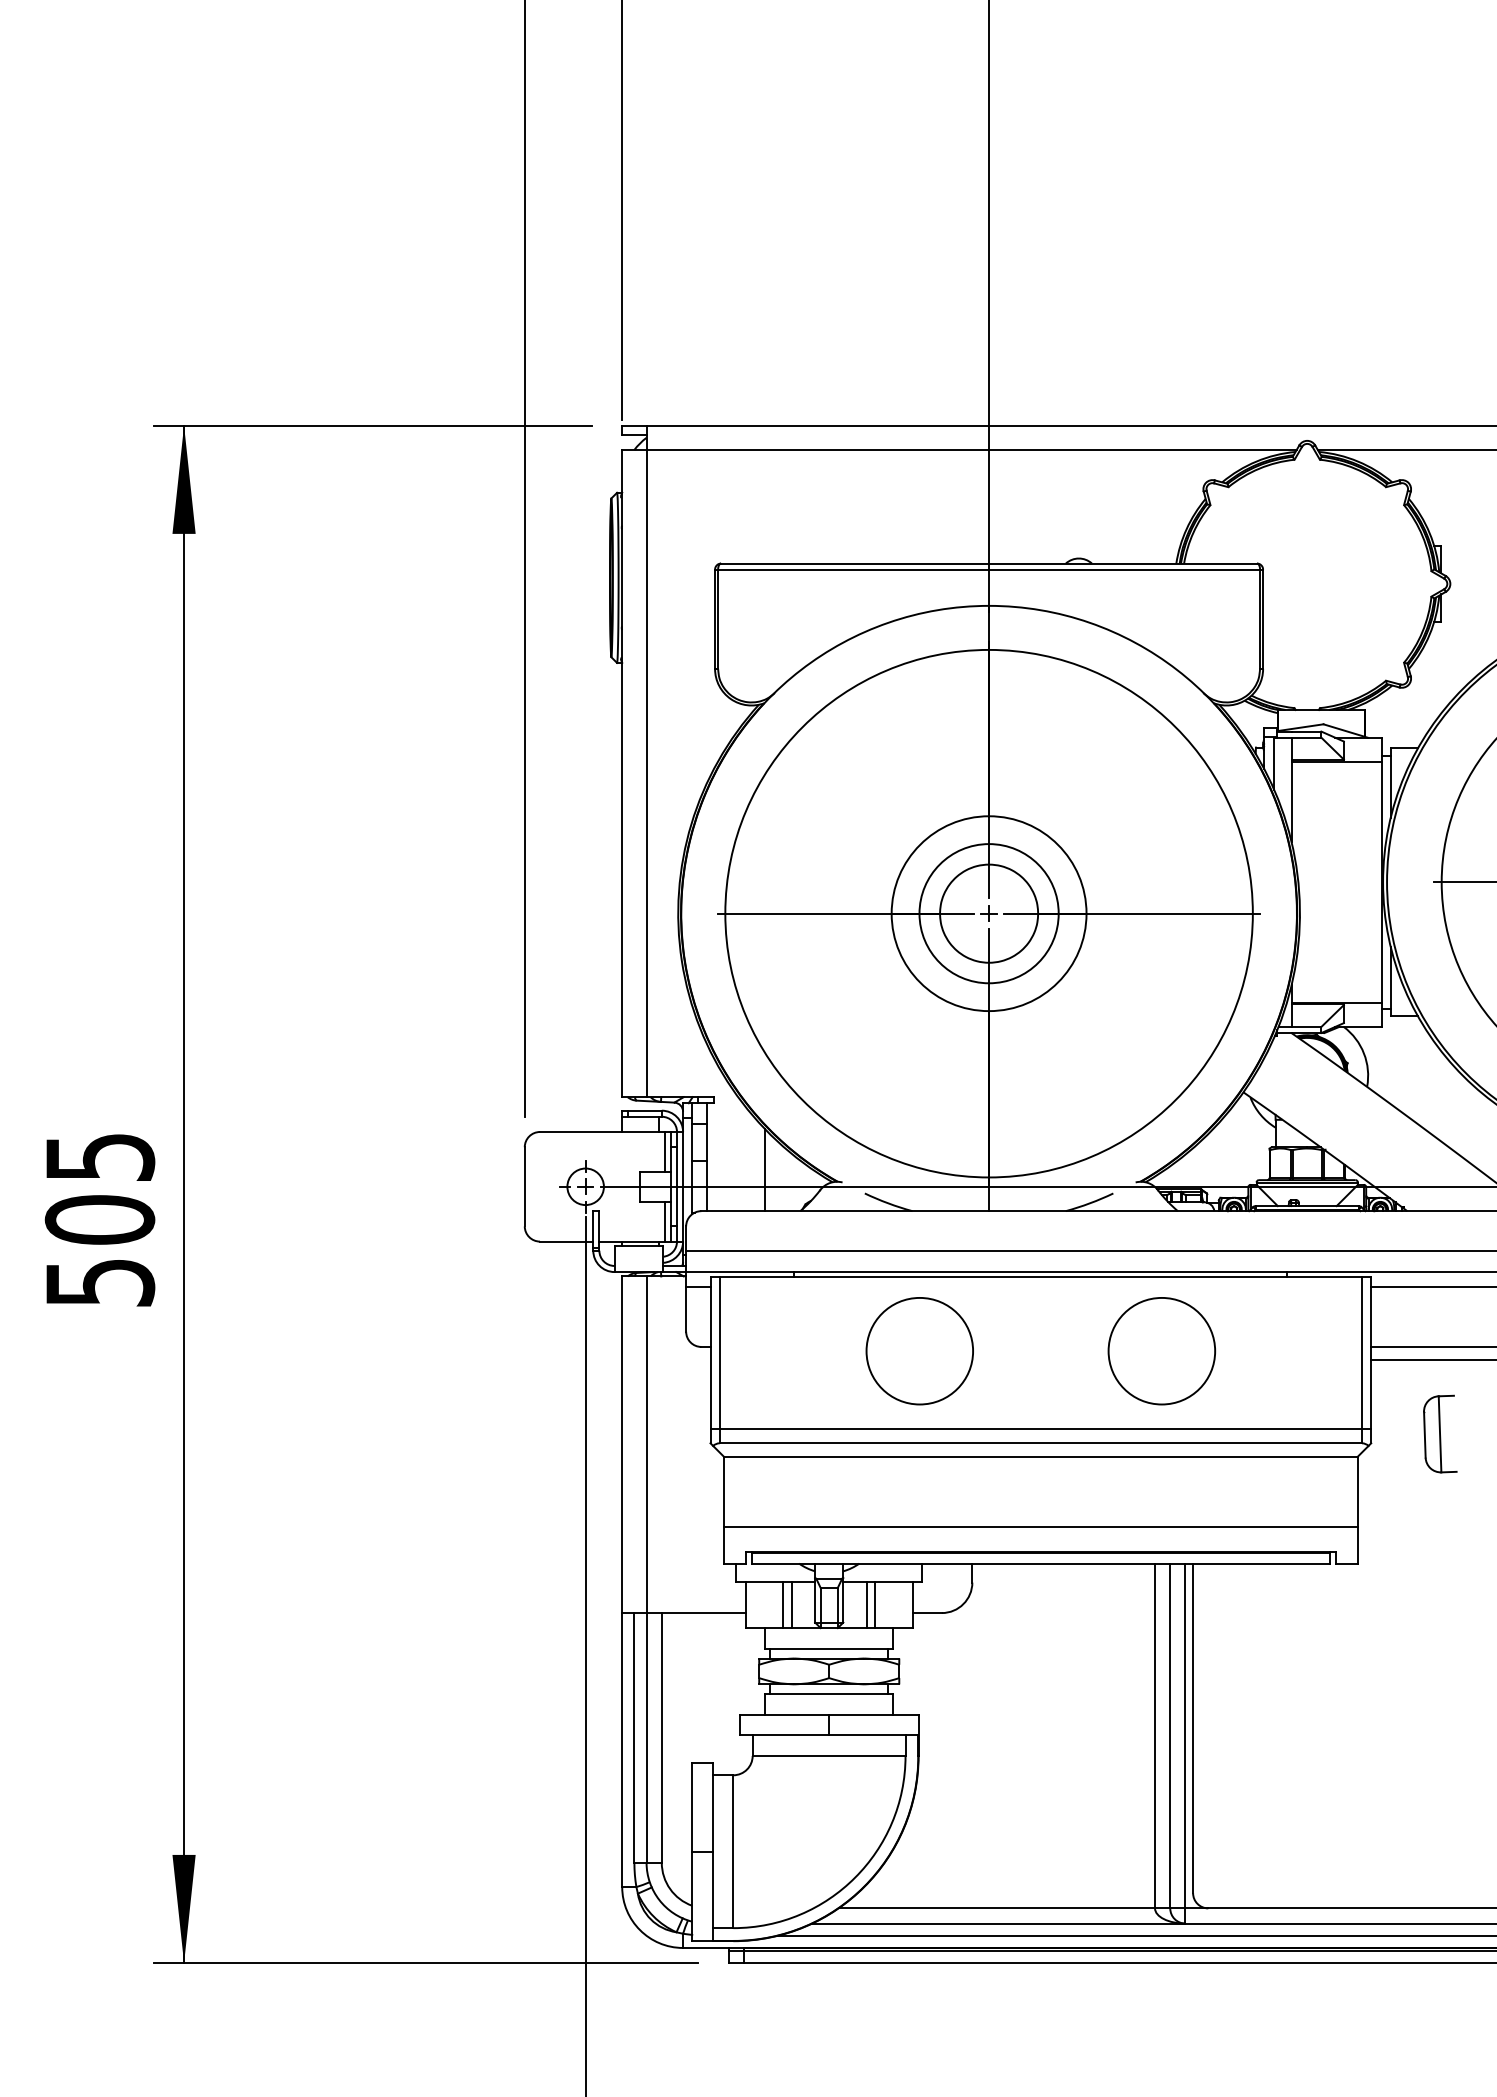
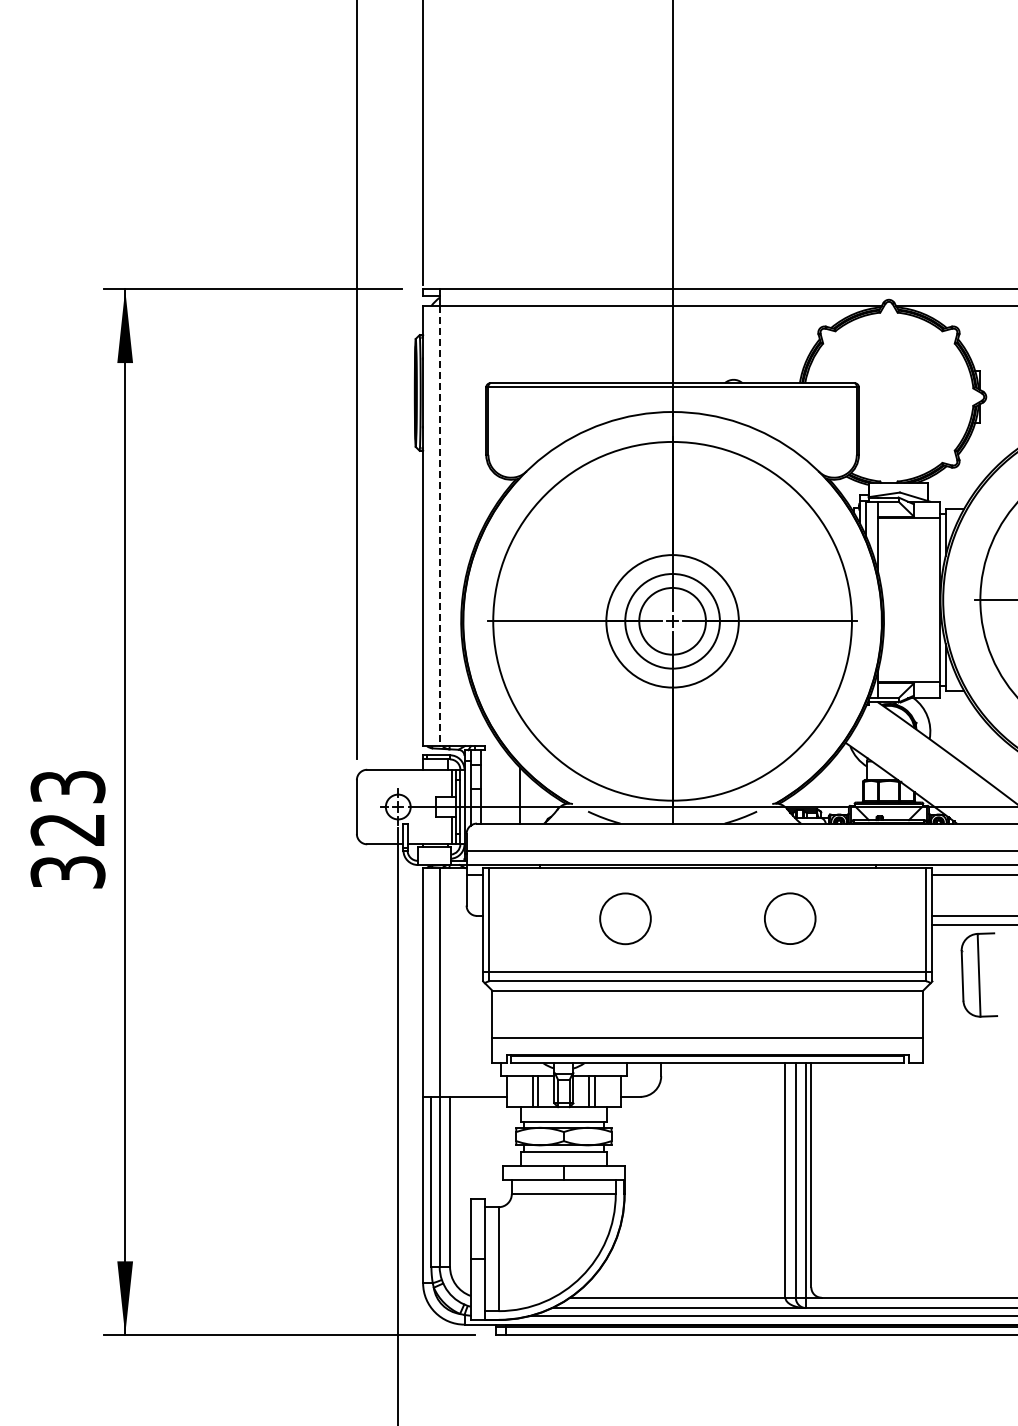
line: (646, 774) -> (439, 526), solid -> dashed
text: (99, 1219) -> (67, 829), 505 -> 323
circle: (919, 1350) -> (625, 918), size x0.7
circle: (1162, 1350) -> (790, 918), size x0.7
part: (1440, 1434) -> (979, 975), size x1.6

